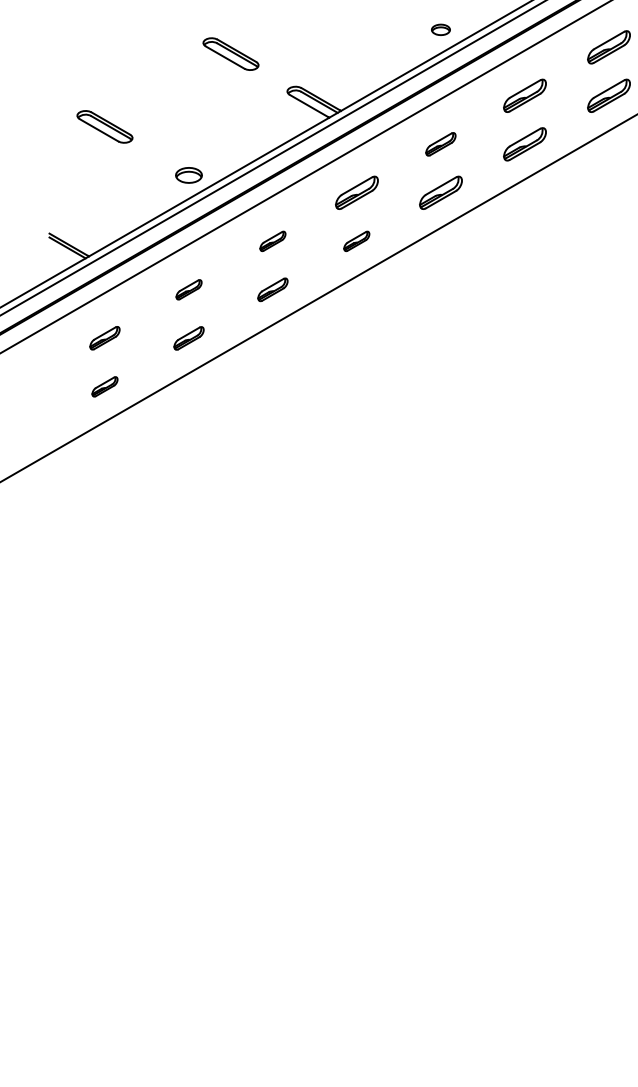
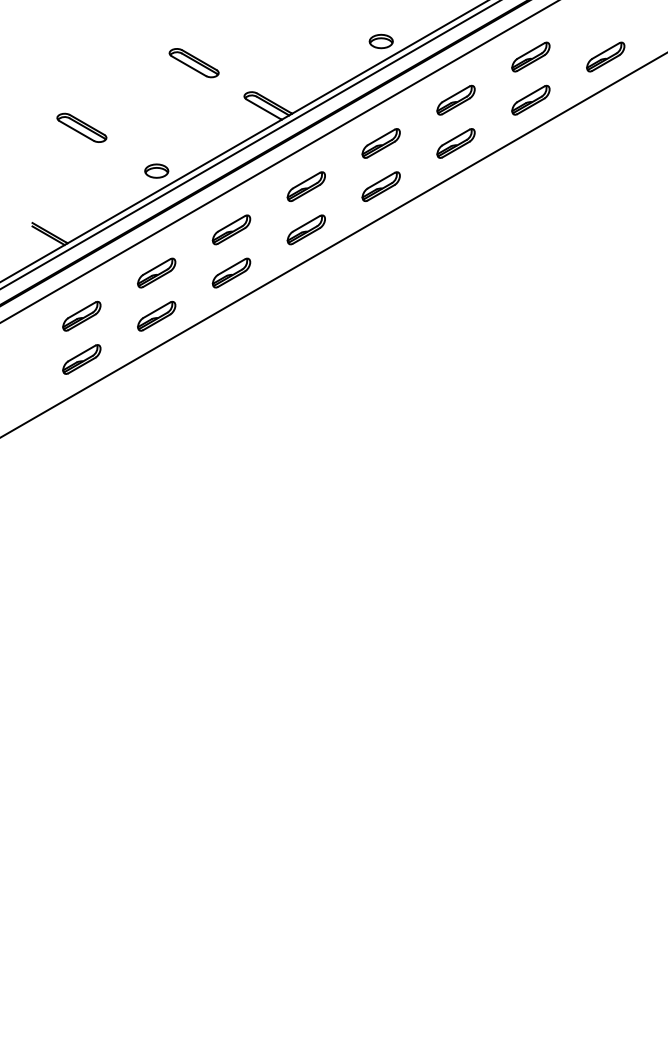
part: (440, 29) -> (380, 41), size x1.43
part: (440, 144) -> (380, 143), size x1.43
part: (272, 240) -> (231, 229), size x1.67
part: (355, 240) -> (305, 229), size x1.67
part: (188, 289) -> (156, 272), size x1.67
part: (272, 289) -> (231, 272), size x1.43
part: (104, 337) -> (81, 315), size x1.43
part: (188, 338) -> (156, 316), size x1.43
part: (104, 386) -> (81, 359), size x1.67

